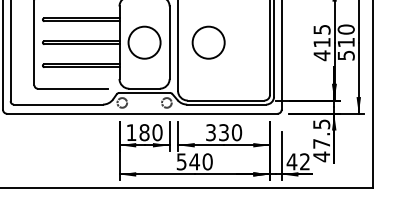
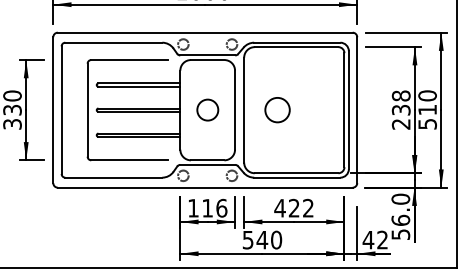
circle: (144, 42) -> (207, 109), size x0.6
circle: (208, 42) -> (277, 109), size x0.7
text: (321, 43) -> (400, 110), 415 -> 238
text: (150, 131) -> (214, 207), 180 -> 116
text: (223, 131) -> (293, 207), 330 -> 422
text: (321, 140) -> (400, 216), 47.5 -> 56.0

